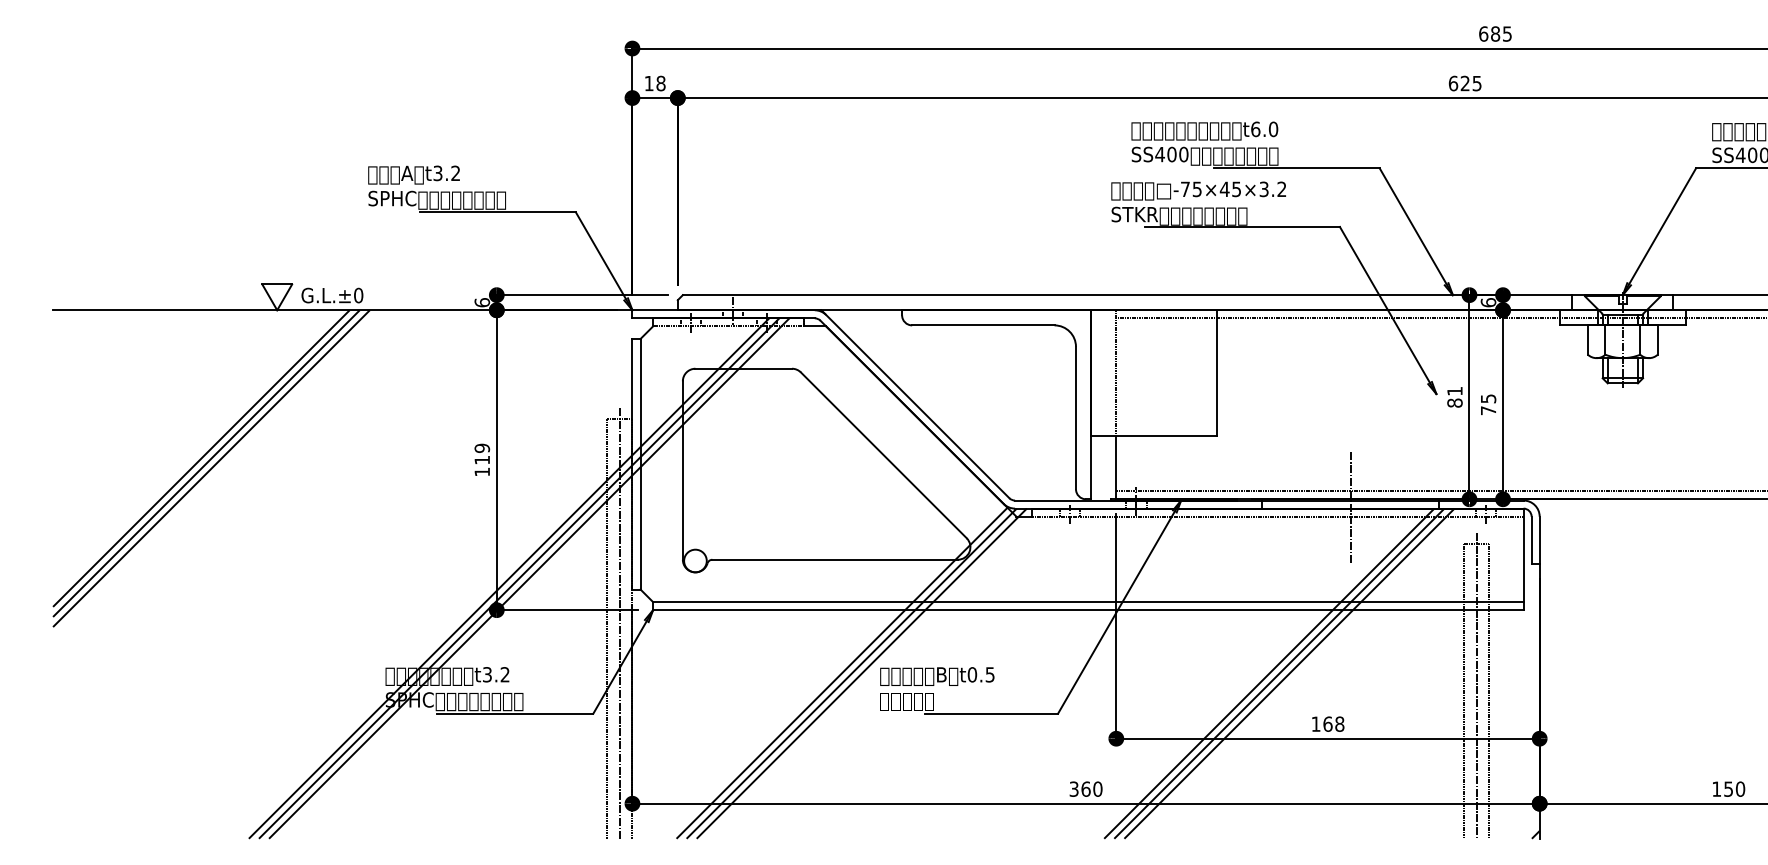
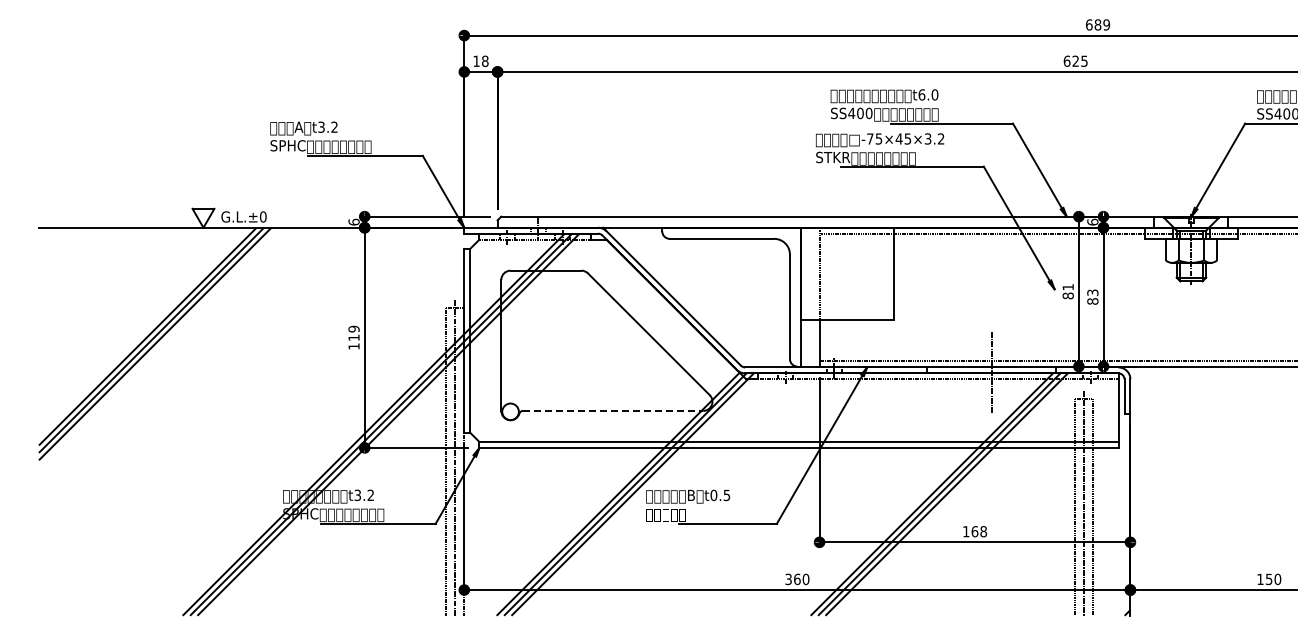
text: (1507, 33) -> (1106, 24), 685 -> 689
text: (1488, 403) -> (1092, 296), 75 -> 83
line: (835, 559) -> (613, 410), solid -> dashed

